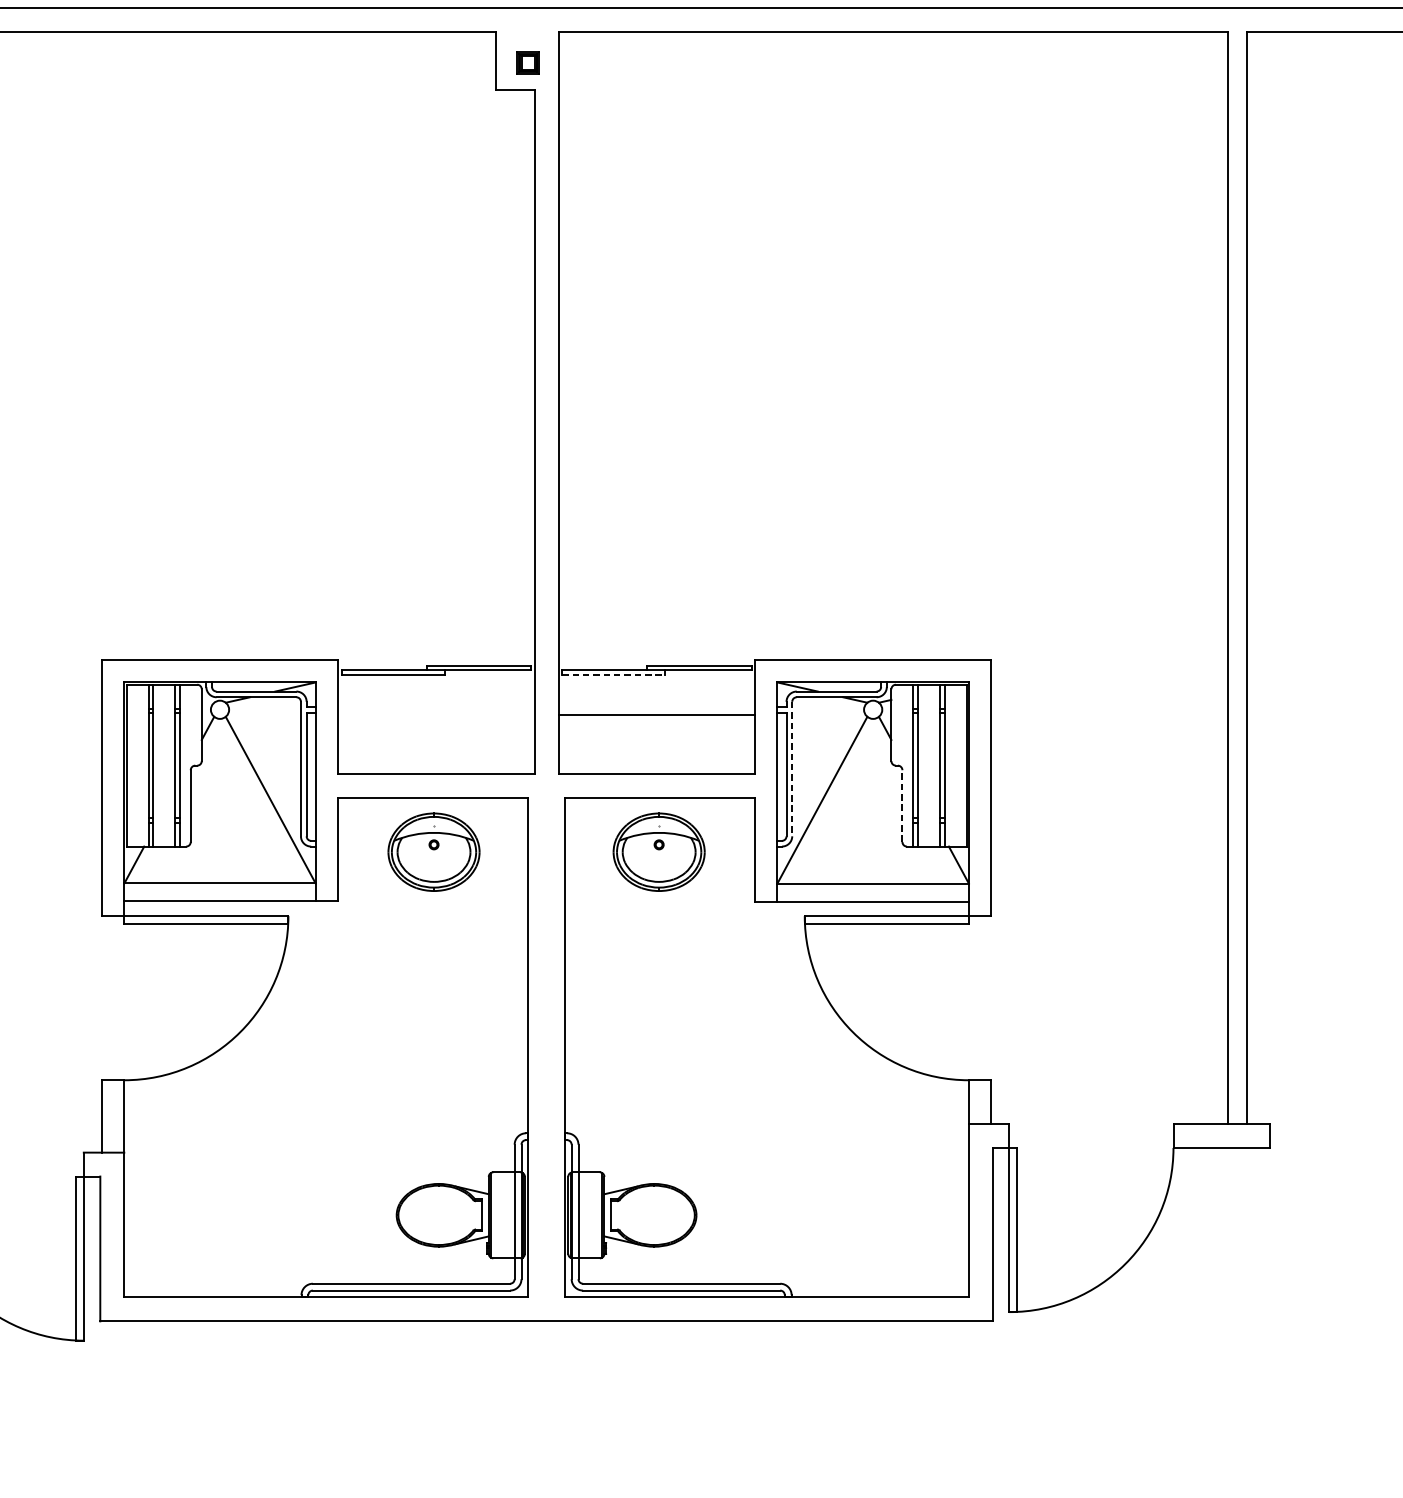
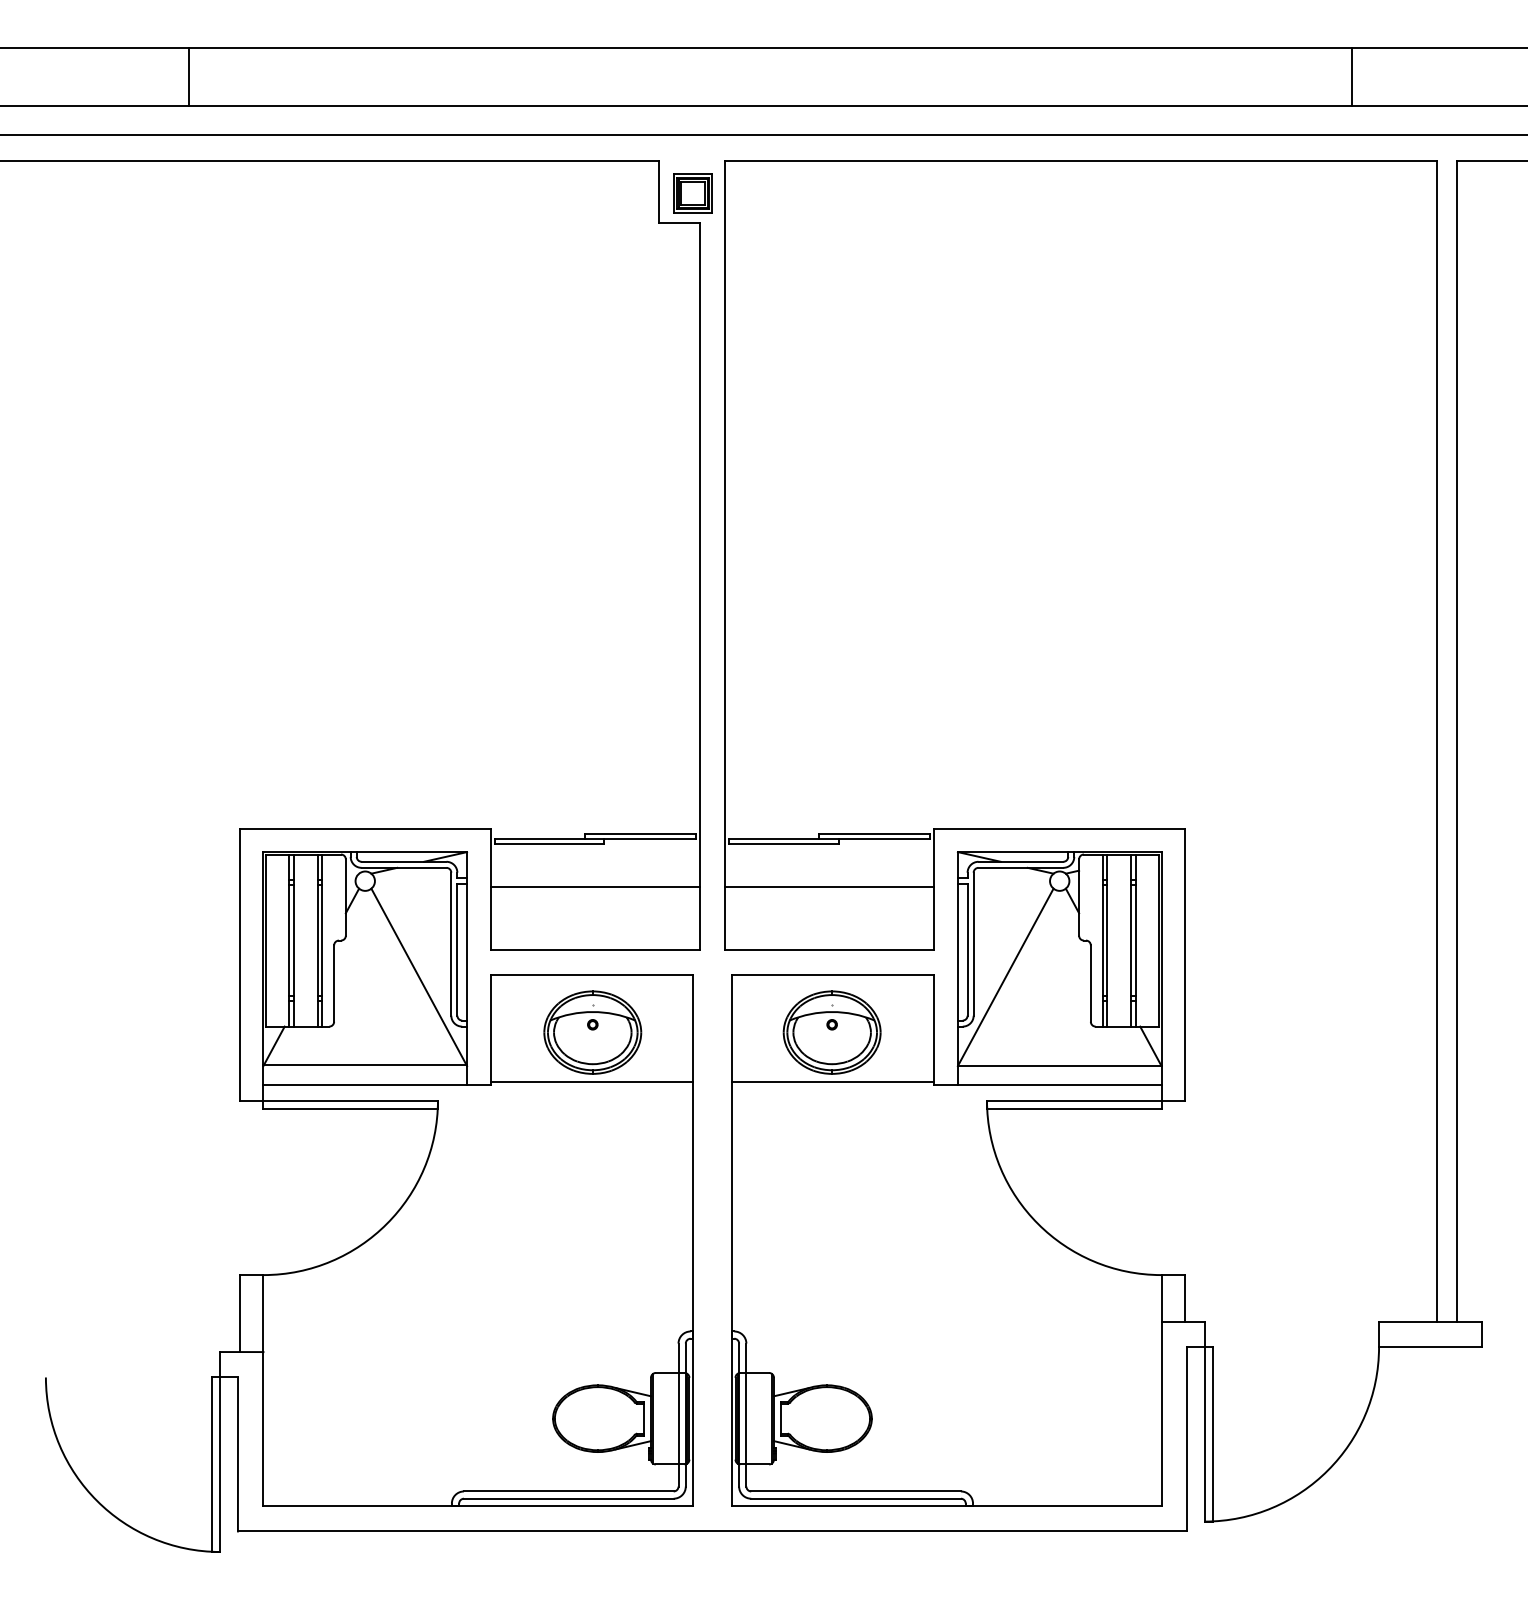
part: (527, 63) -> (692, 193), size x1.67
line: (613, 675) -> (783, 844), dashed -> solid
line: (435, 714) -> (594, 886), added
line: (792, 769) -> (973, 944), dashed -> solid
line: (902, 806) -> (1090, 983), dashed -> solid
line: (432, 898) -> (591, 1081), added
line: (659, 898) -> (832, 1081), added

